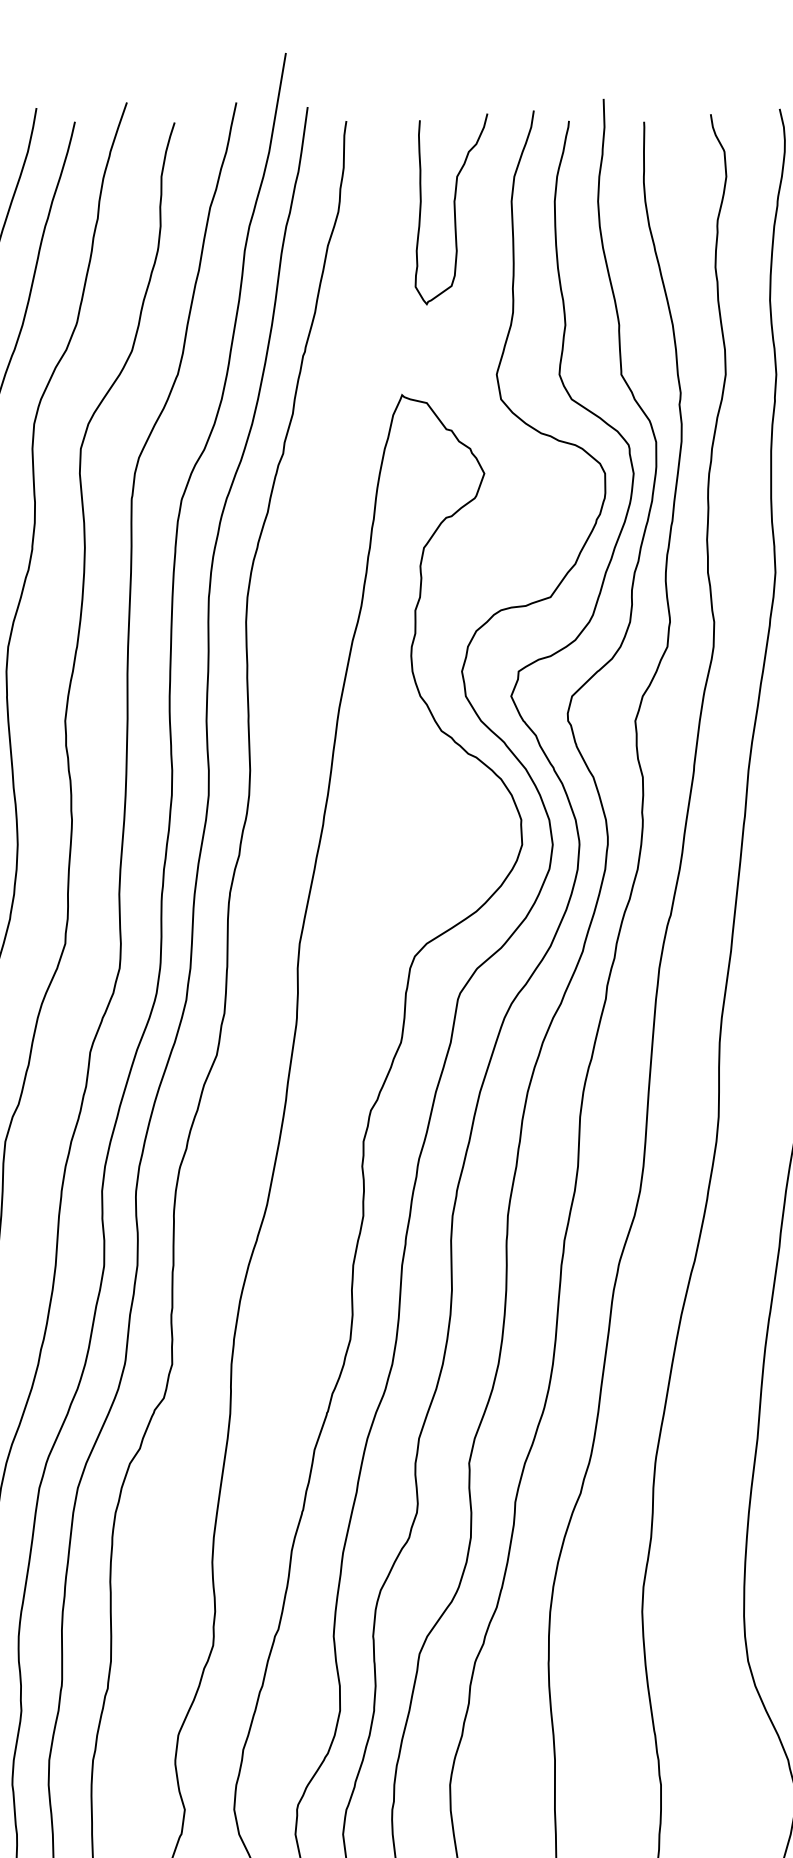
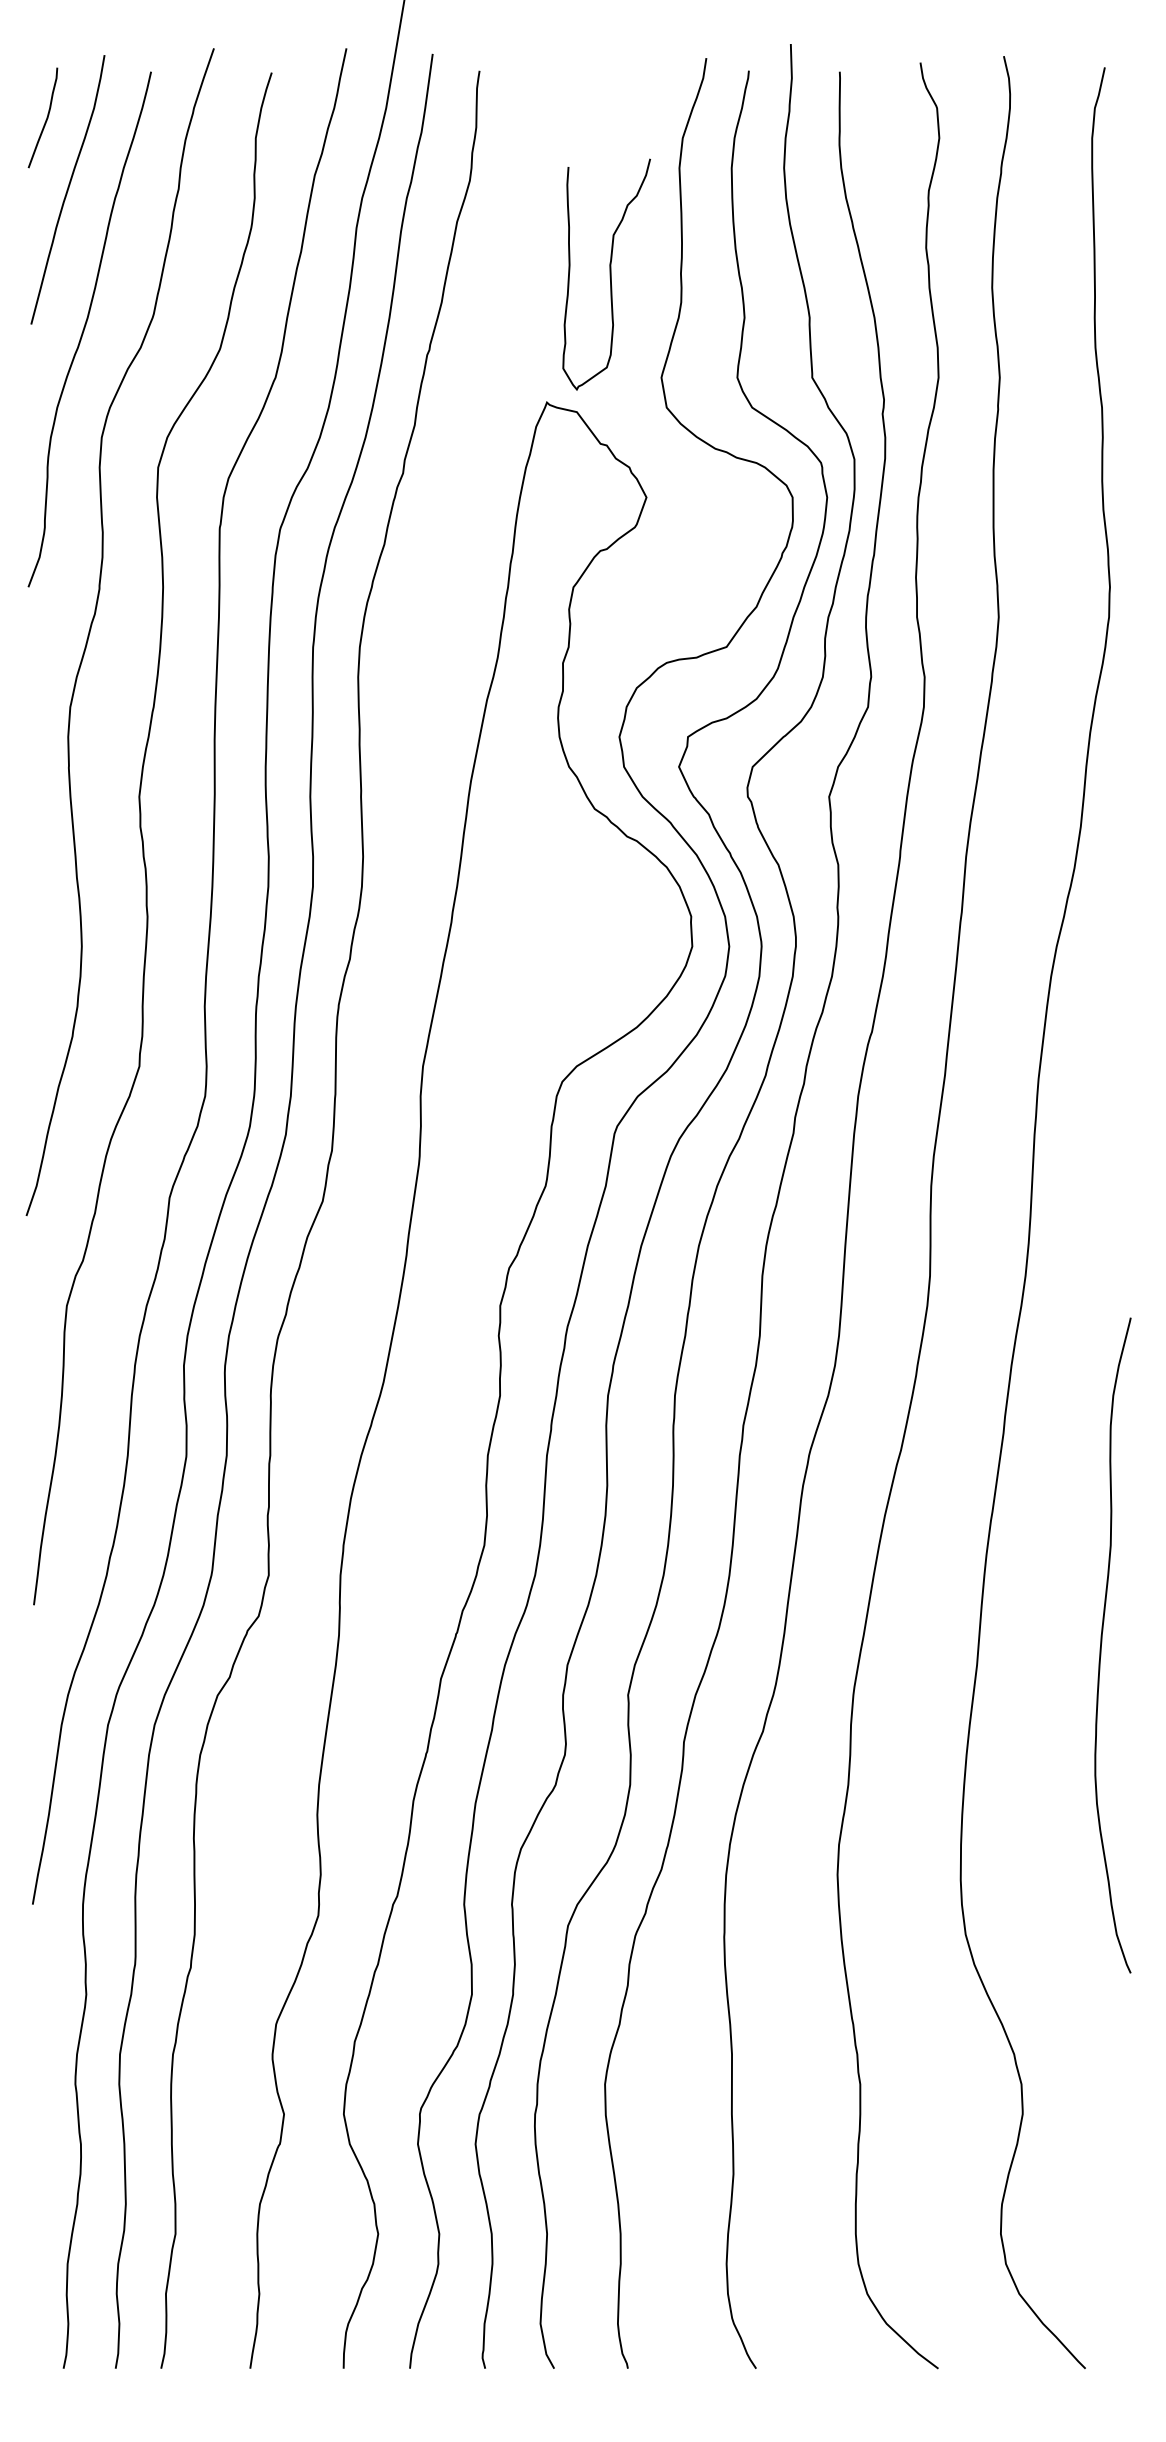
curve: (453, 209) -> (609, 274), moved

